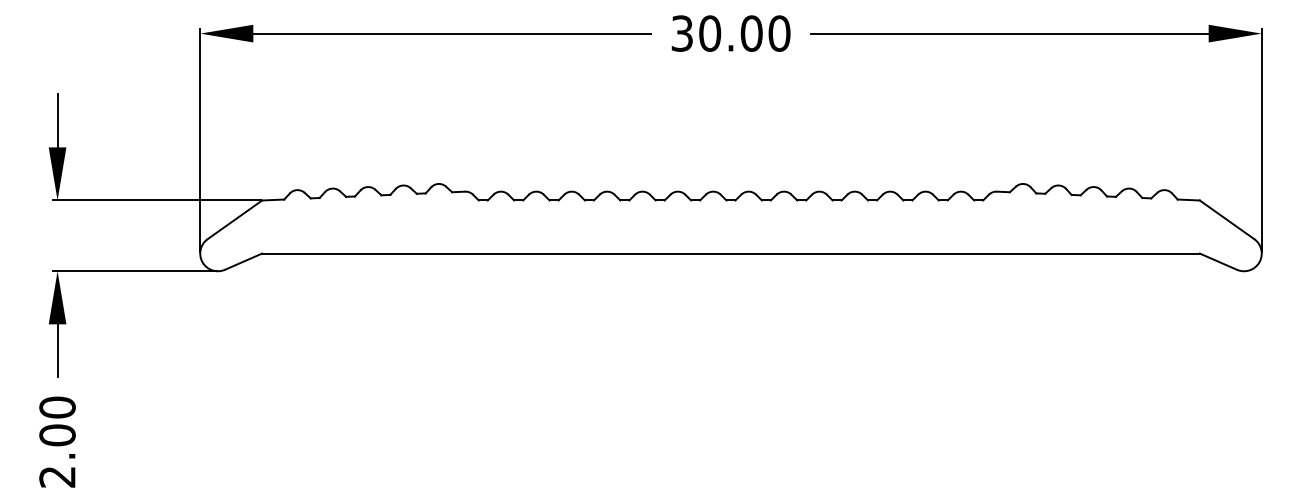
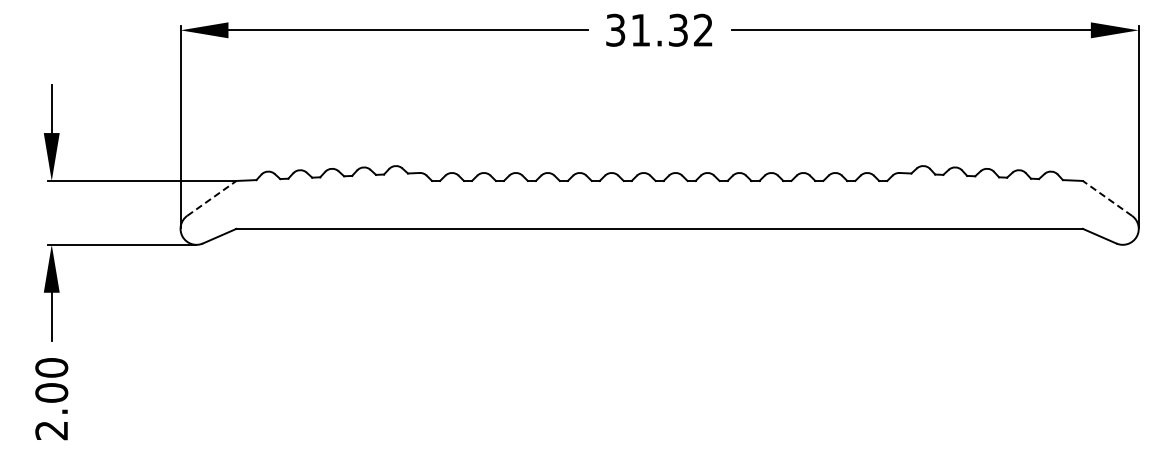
text: (745, 32) -> (672, 29), 30.00 -> 31.32
line: (235, 219) -> (212, 198), solid -> dashed
line: (1227, 219) -> (1107, 198), solid -> dashed

